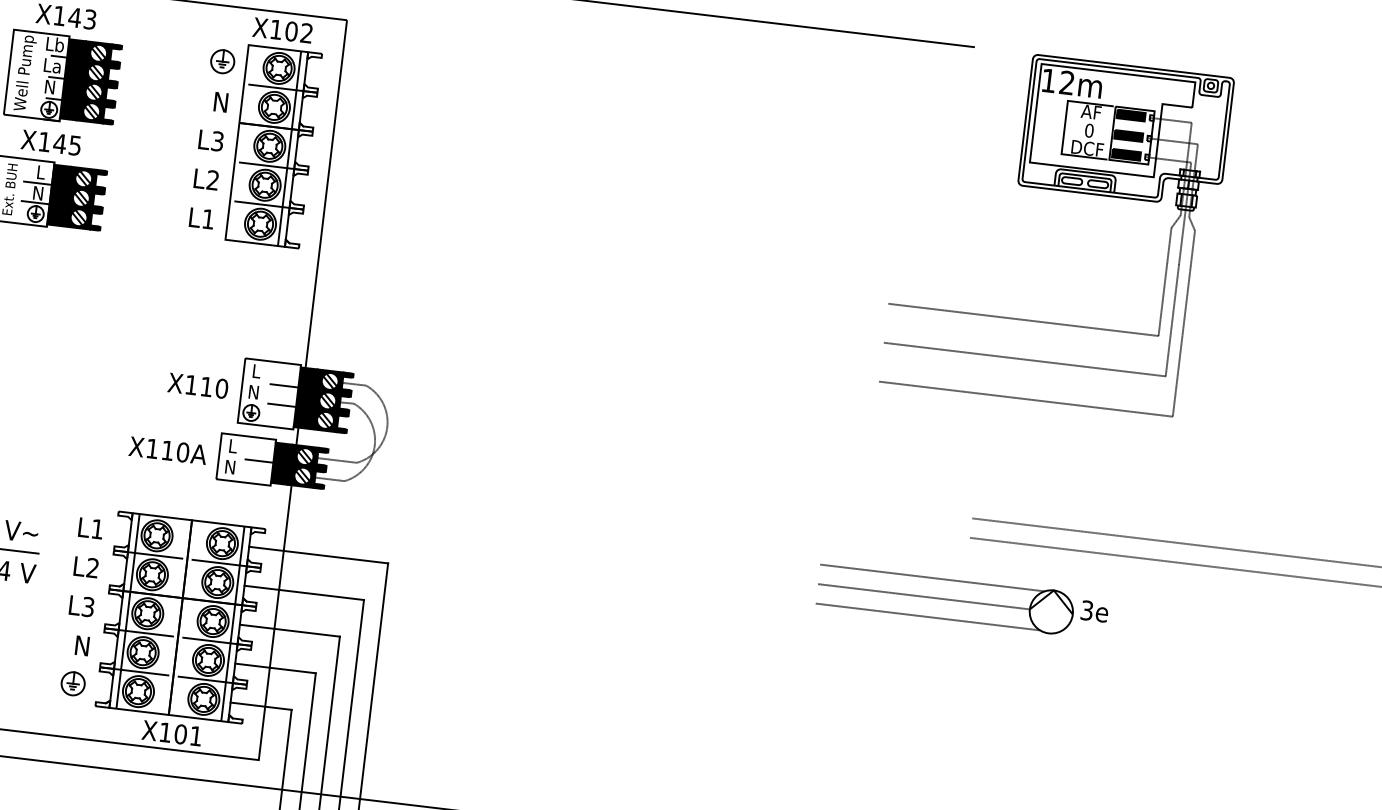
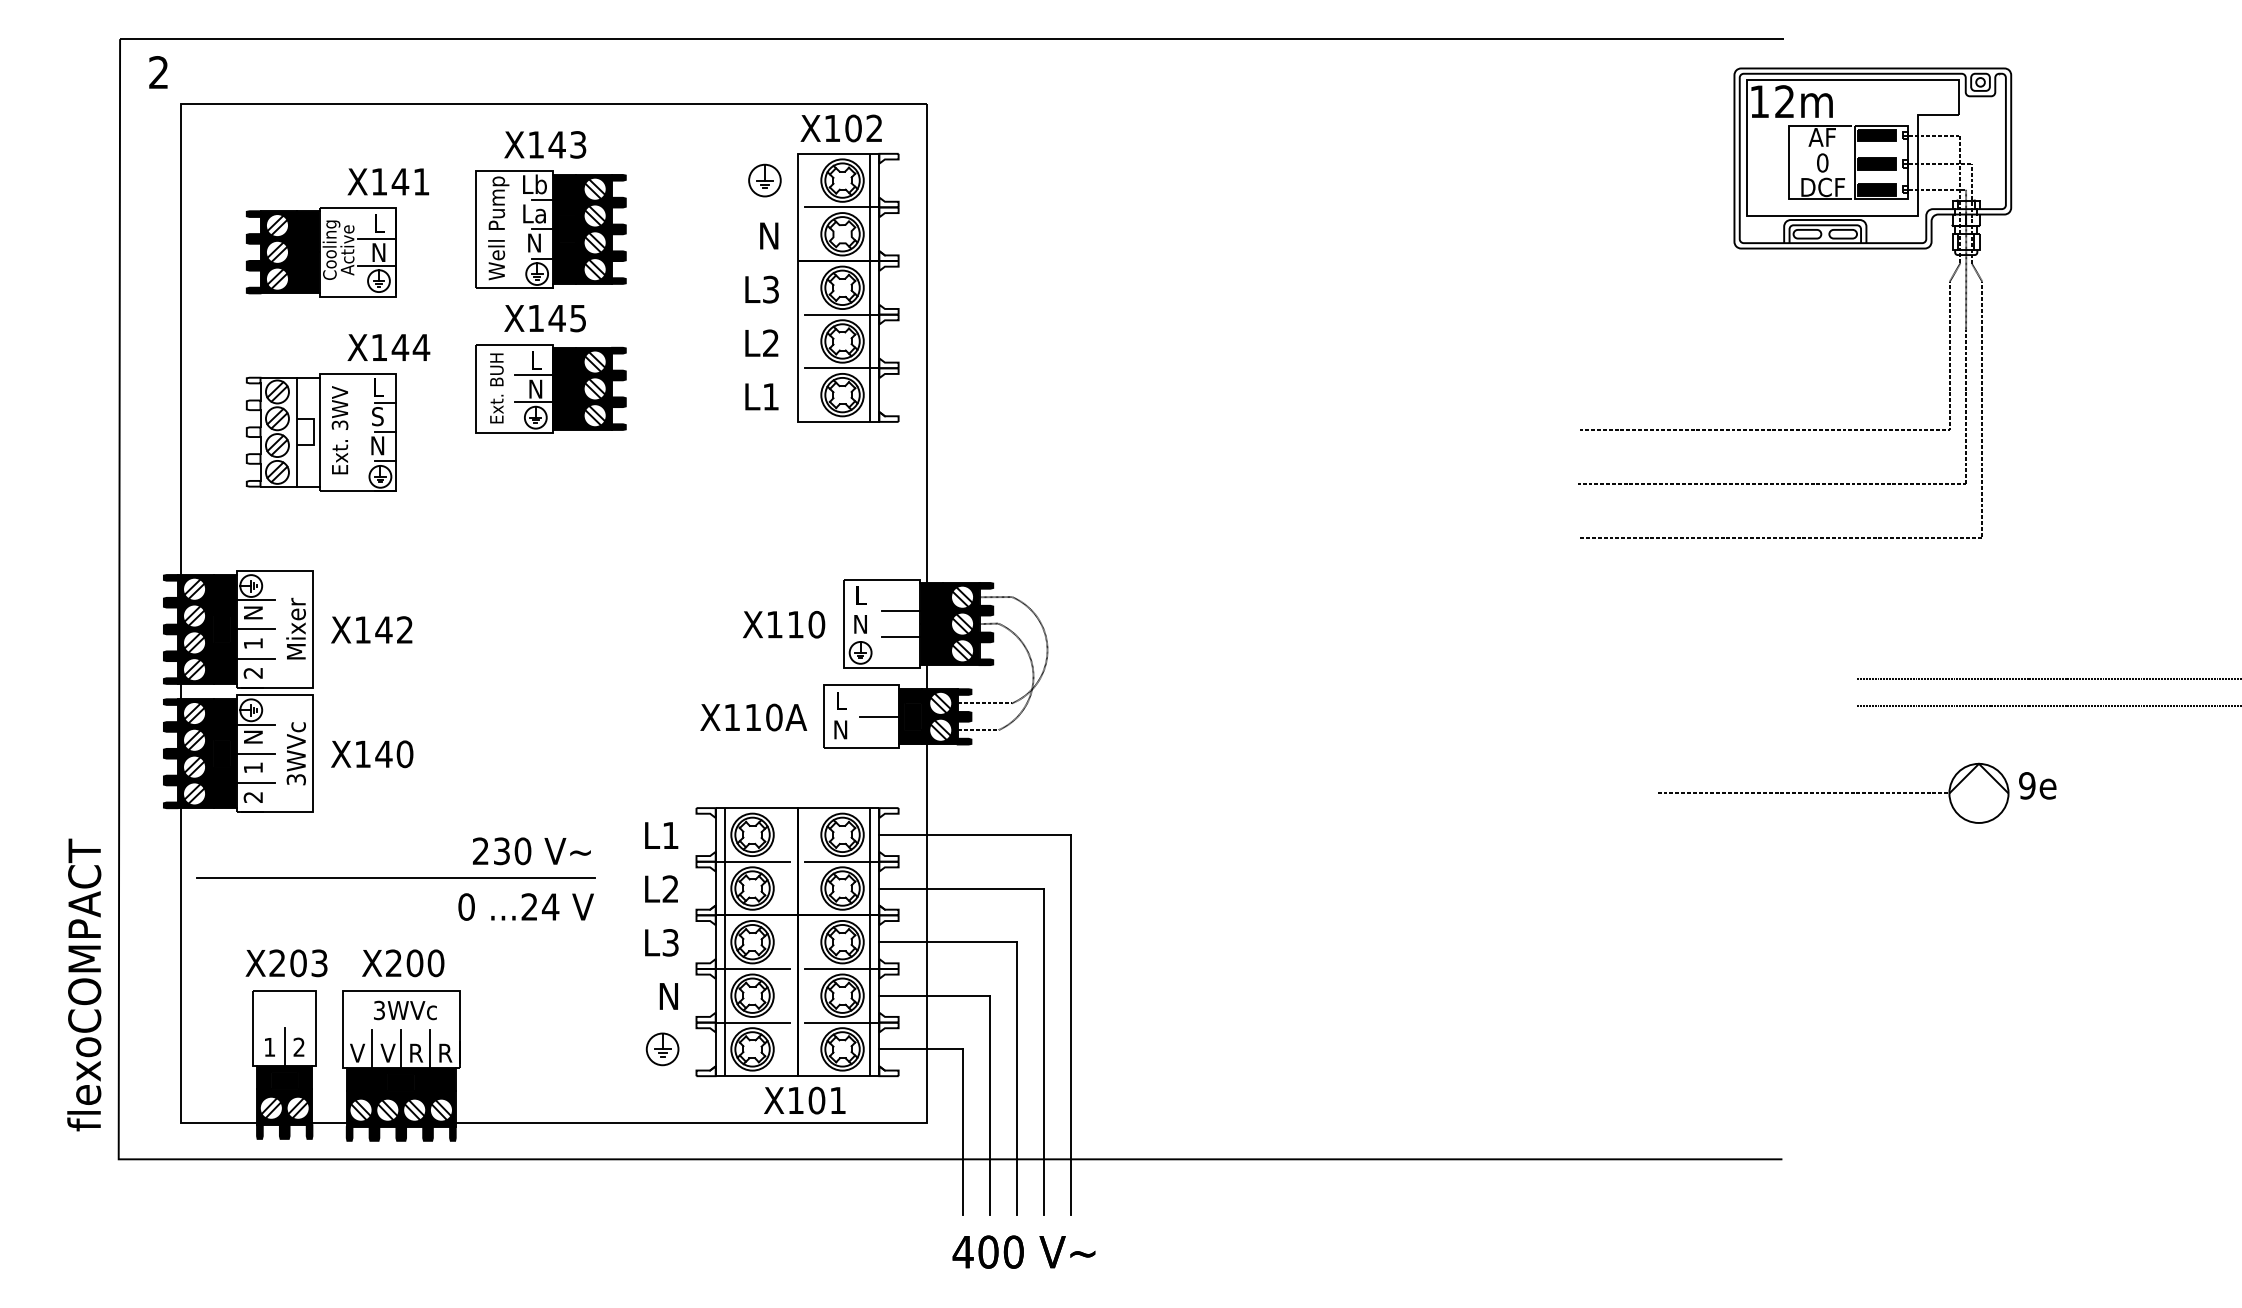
part: (1062, 191) -> (1795, 249), moved
line: (932, 577) -> (1811, 766), removed
text: (1087, 610) -> (2027, 785), 3e -> 9e
line: (927, 617) -> (1811, 820), removed

